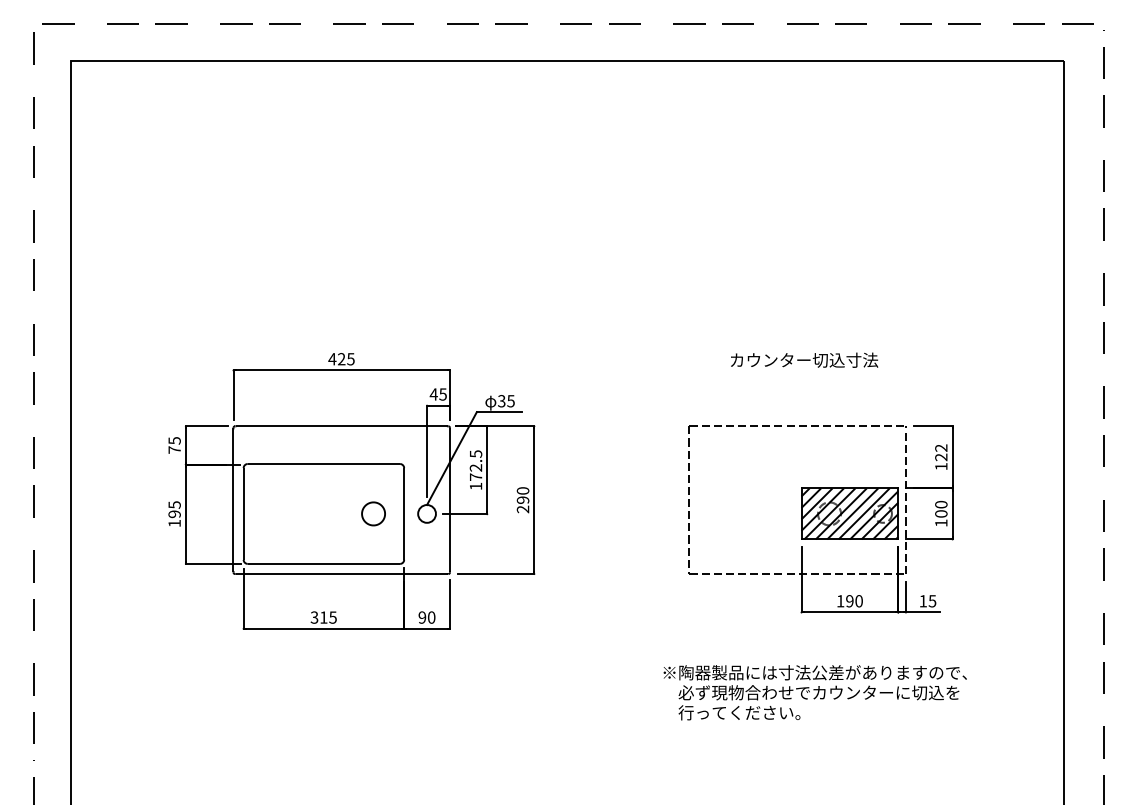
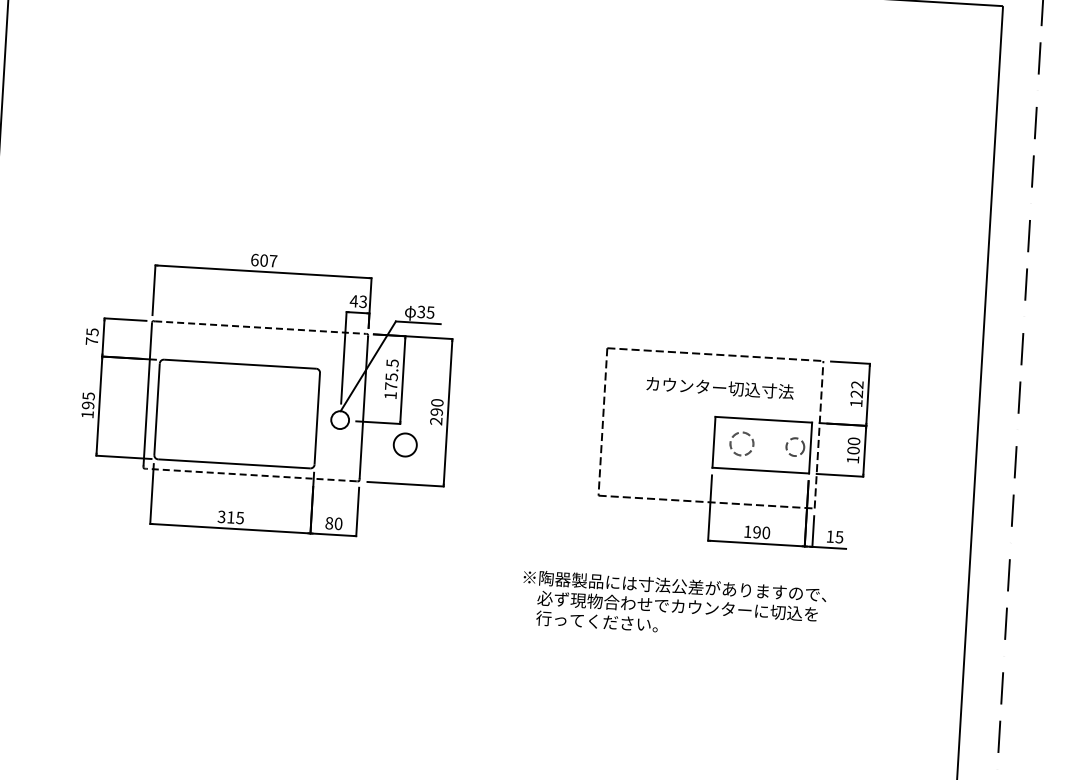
text: (341, 359) -> (263, 260), 425 -> 607
text: (804, 359) -> (720, 387), moved
text: (442, 393) -> (362, 300), 45 -> 43
line: (342, 426) -> (260, 327), solid -> dashed
text: (475, 467) -> (391, 376), 172.5 -> 175.5
part: (373, 513) -> (405, 444), moved
hatch: (849, 513) -> (761, 444), removed
line: (341, 574) -> (251, 475), solid -> dashed
text: (422, 617) -> (329, 523), 90 -> 80
text: (814, 692) -> (673, 605), moved

